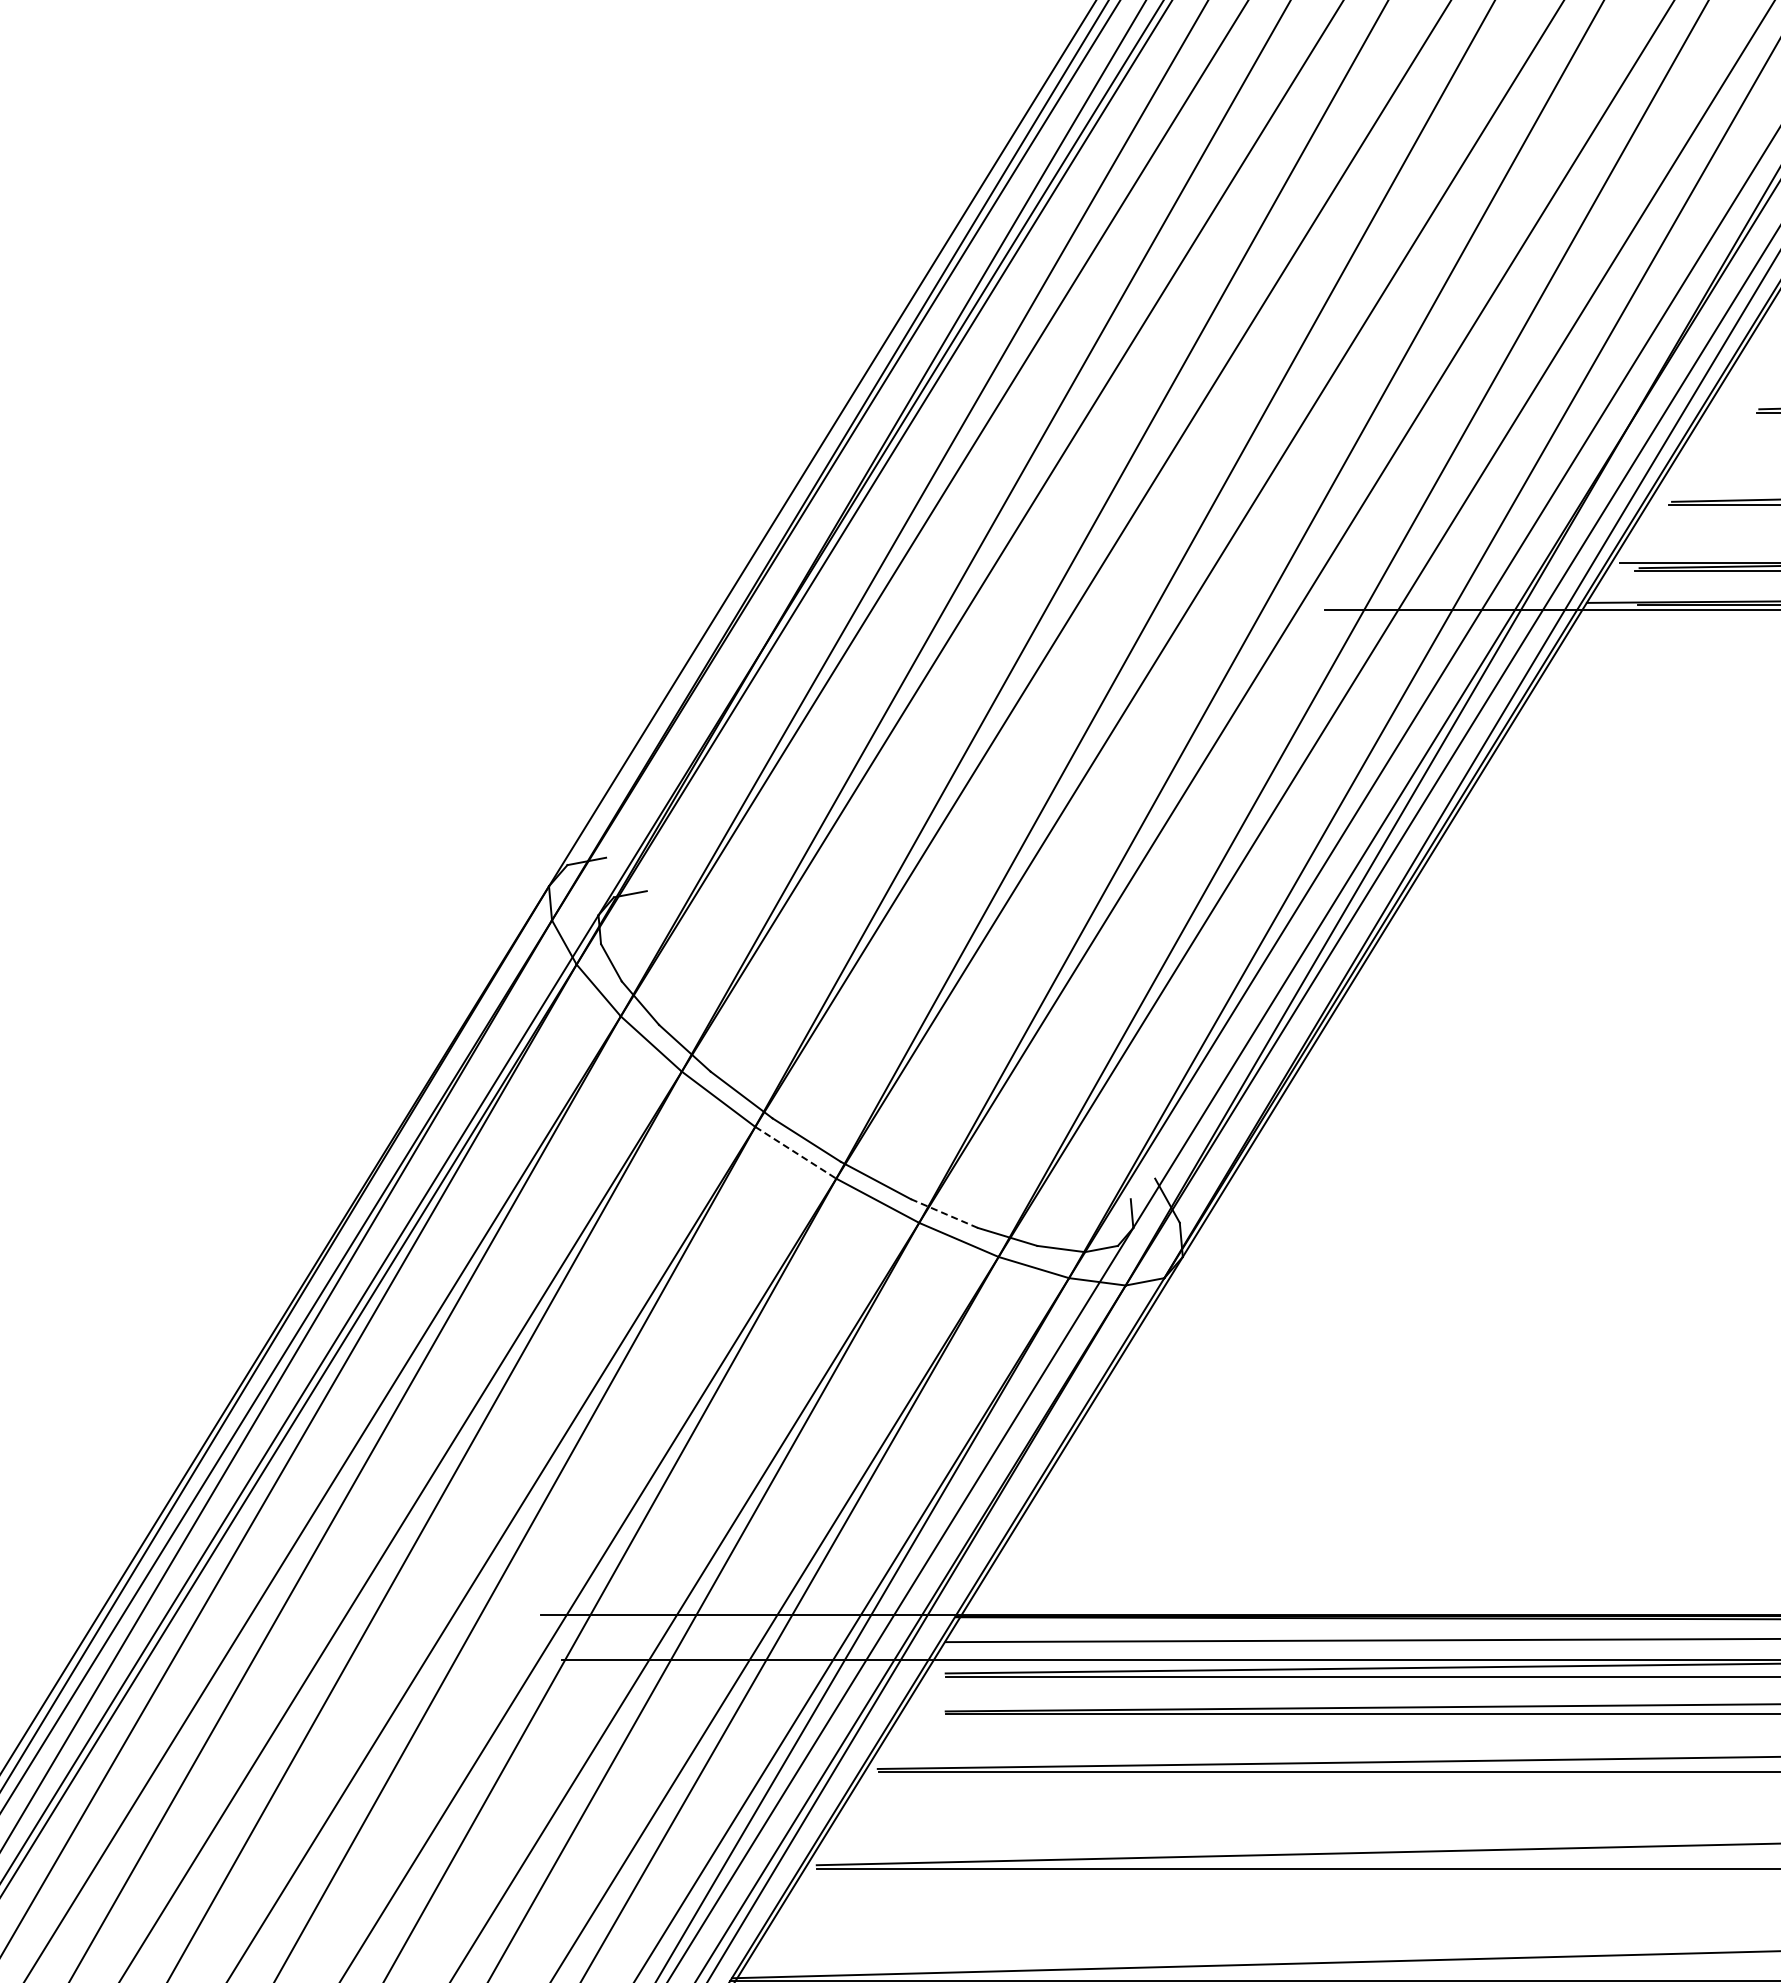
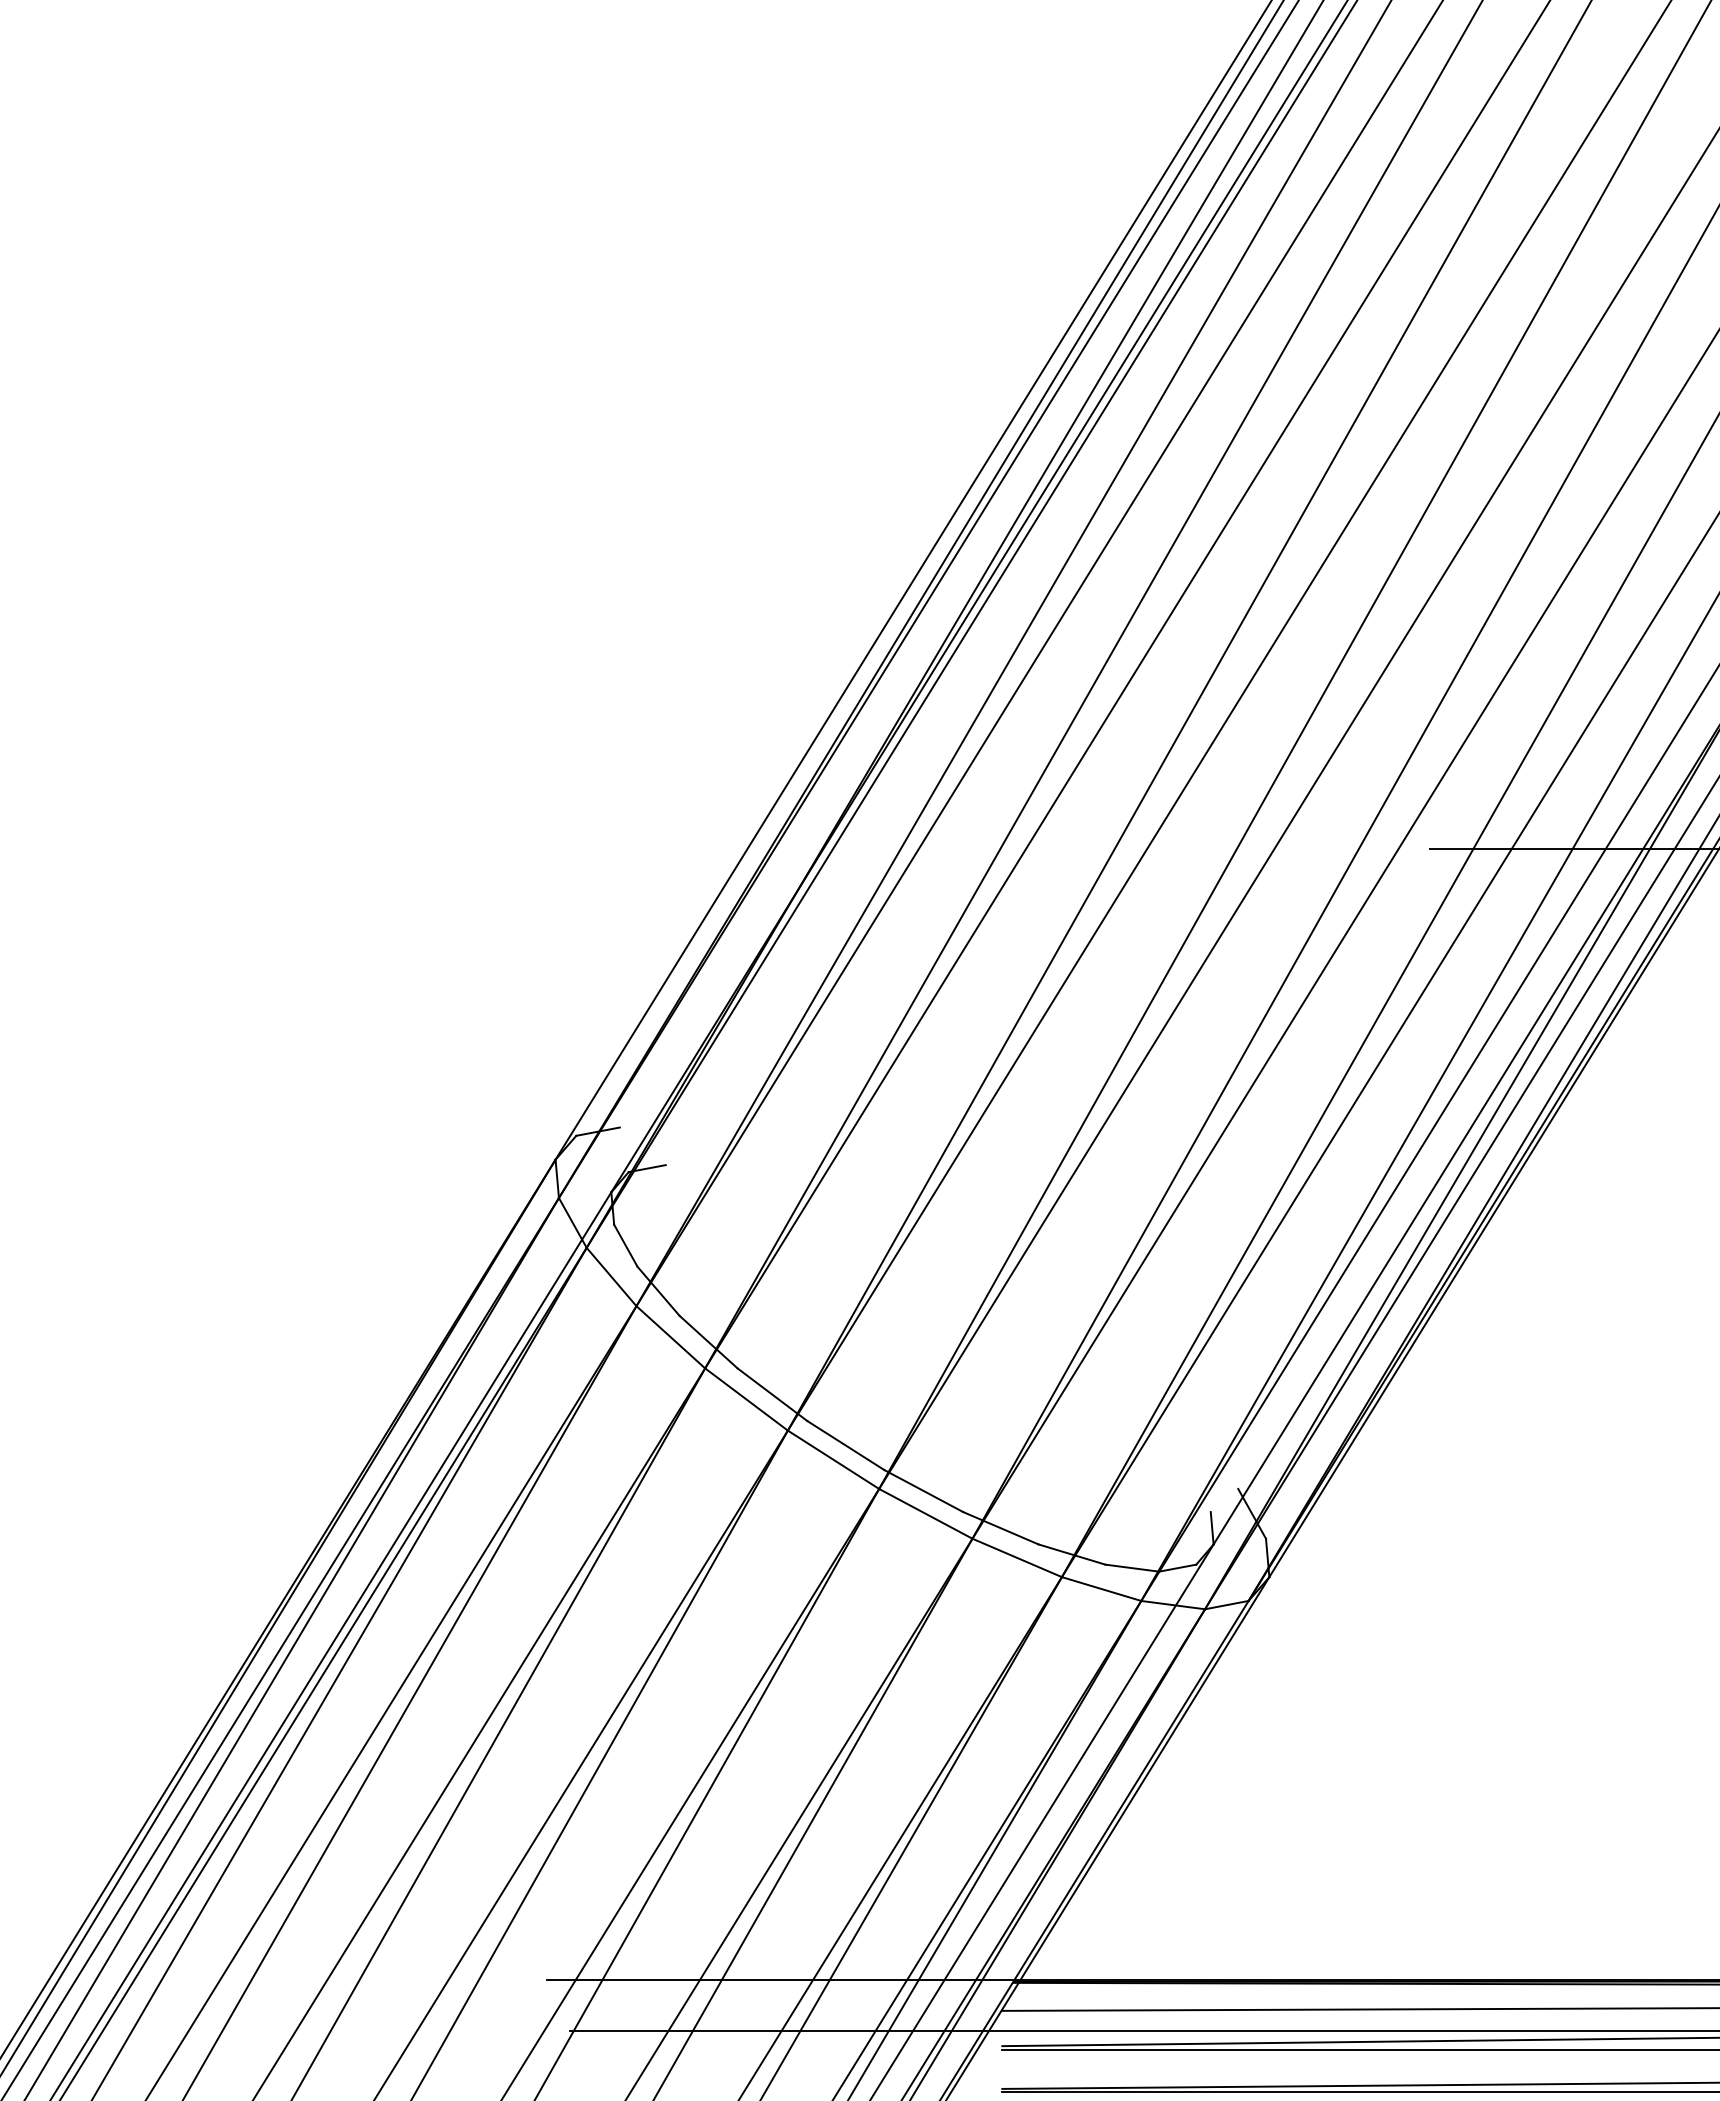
line: (796, 1153) -> (834, 1460), dashed -> solid
line: (943, 1213) -> (999, 1528), dashed -> solid

